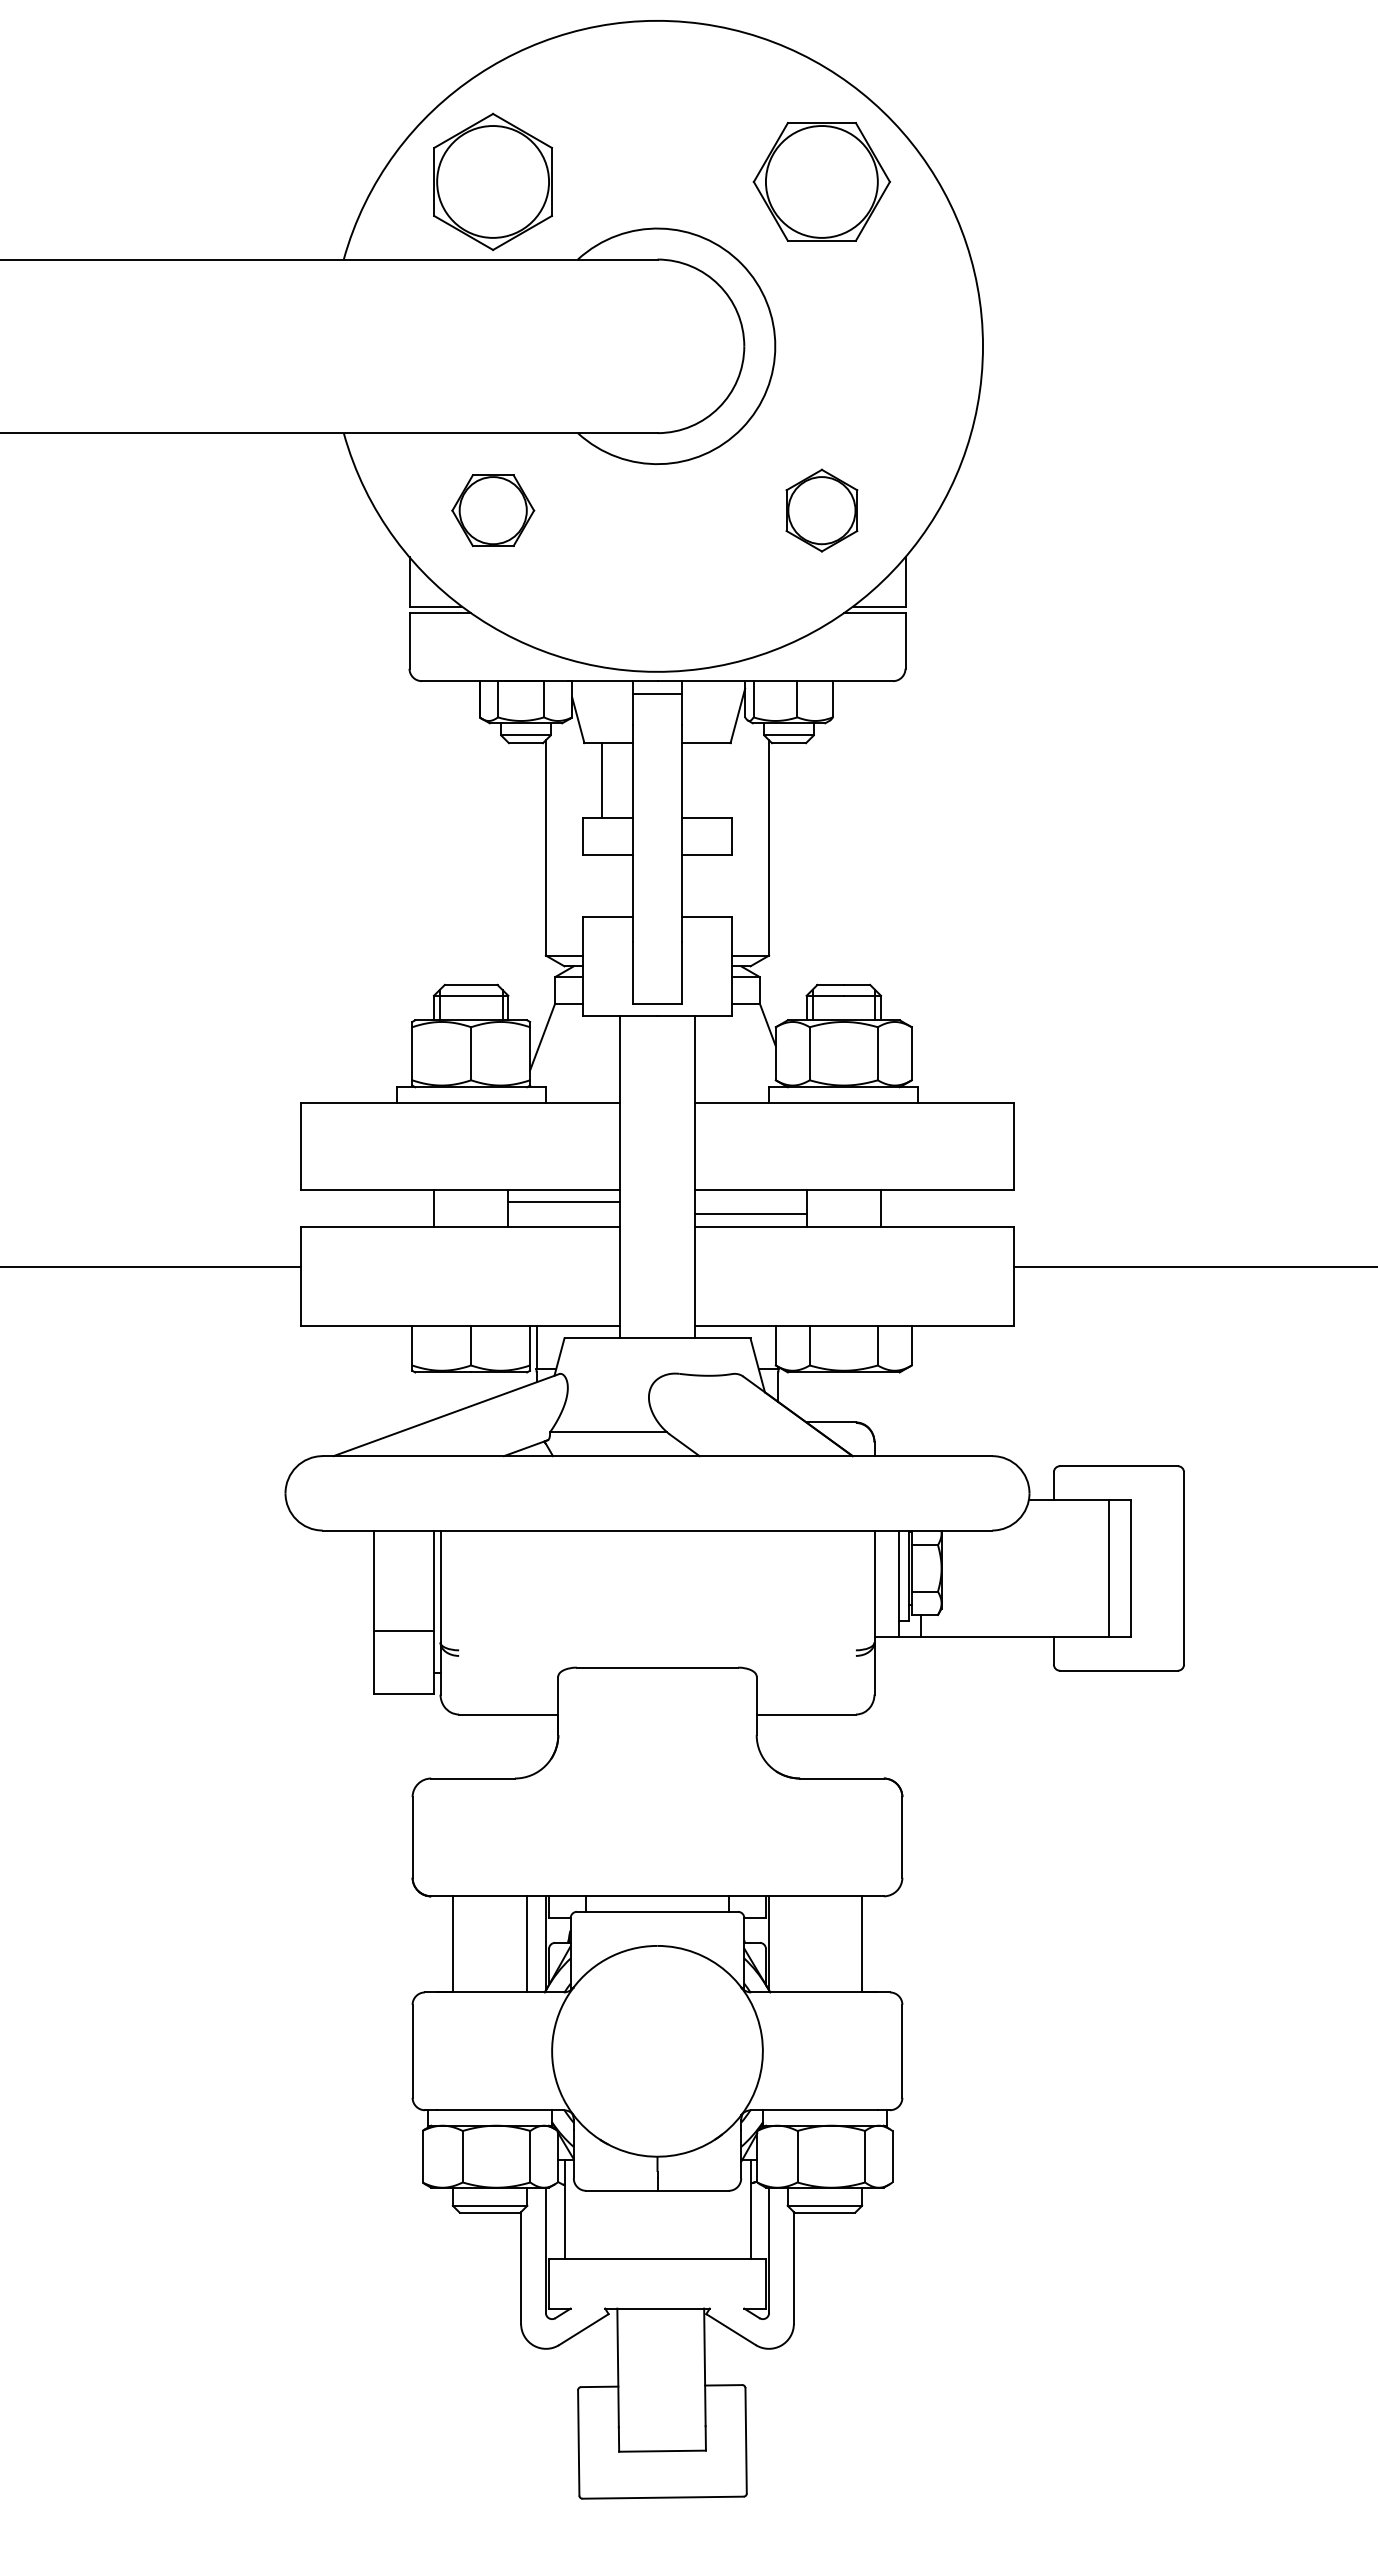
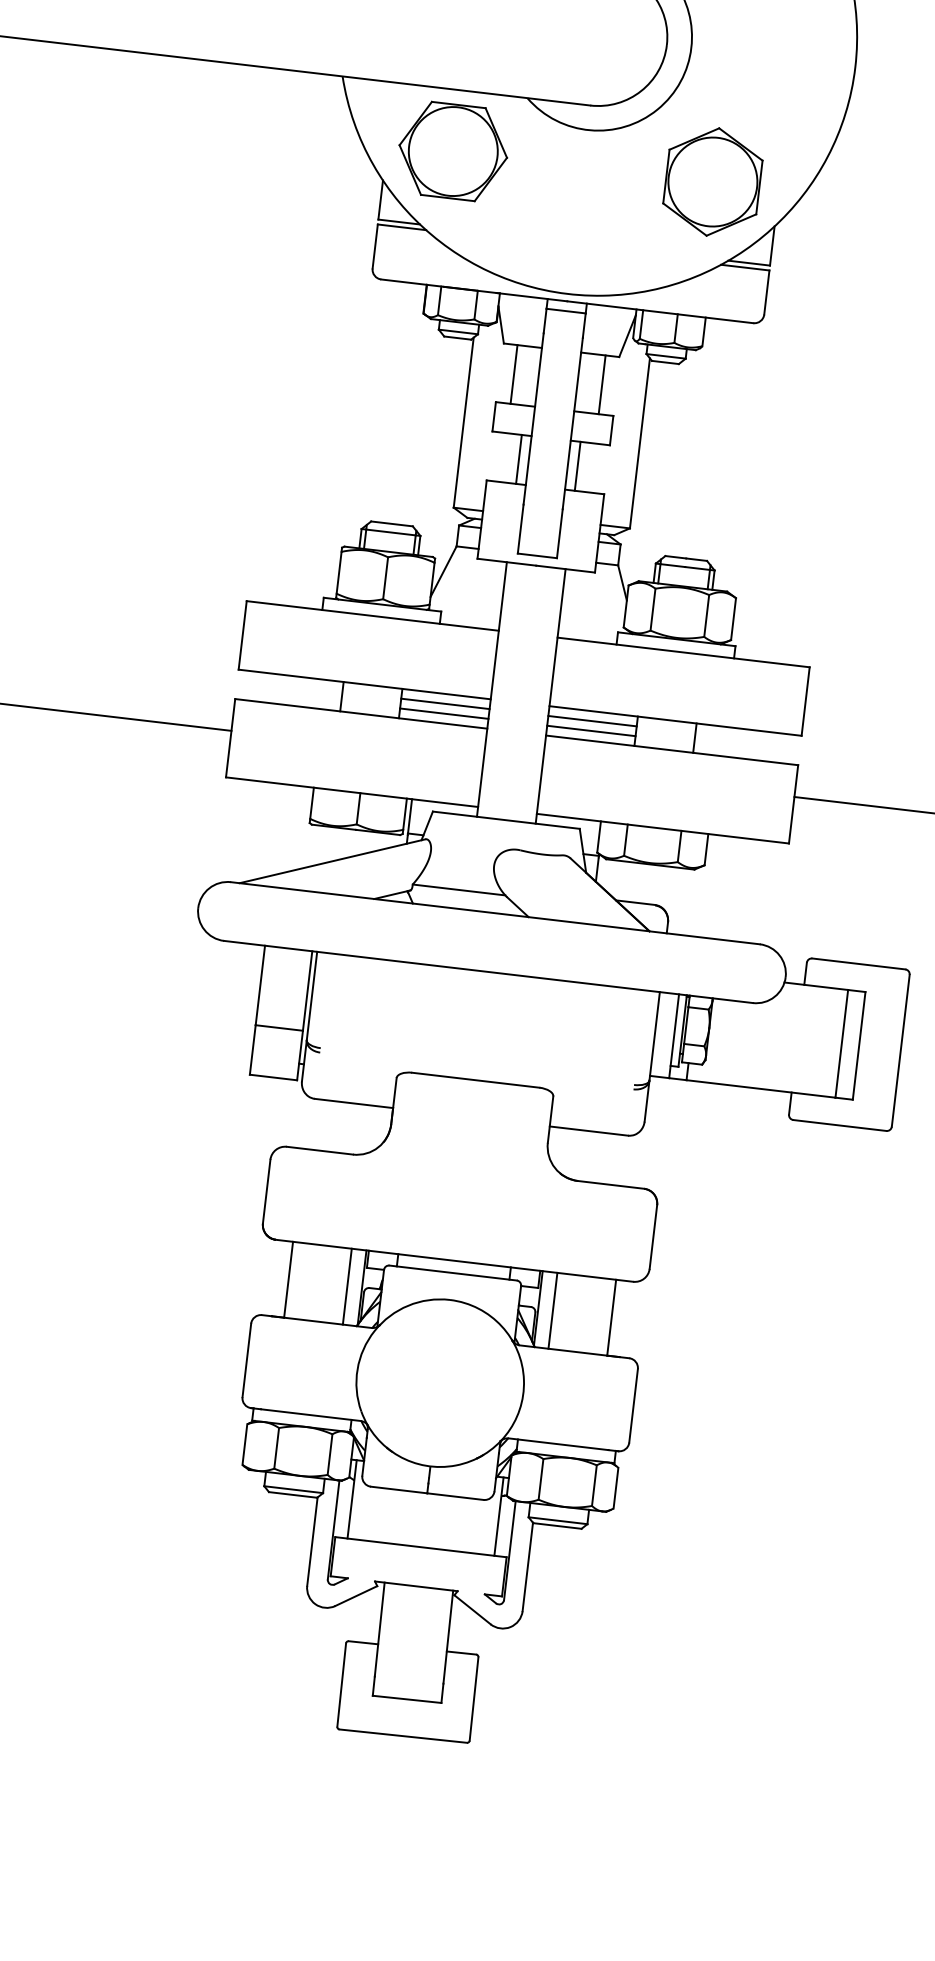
part: (493, 510) -> (453, 151), size x1.67
part: (821, 510) -> (712, 181), size x1.67
line: (713, 780) -> (602, 384), added
line: (620, 885) -> (519, 459), added
line: (694, 885) -> (577, 466), added
line: (750, 1201) -> (592, 720), added
line: (564, 1214) -> (444, 713), added
line: (787, 1944) -> (552, 1310), added

